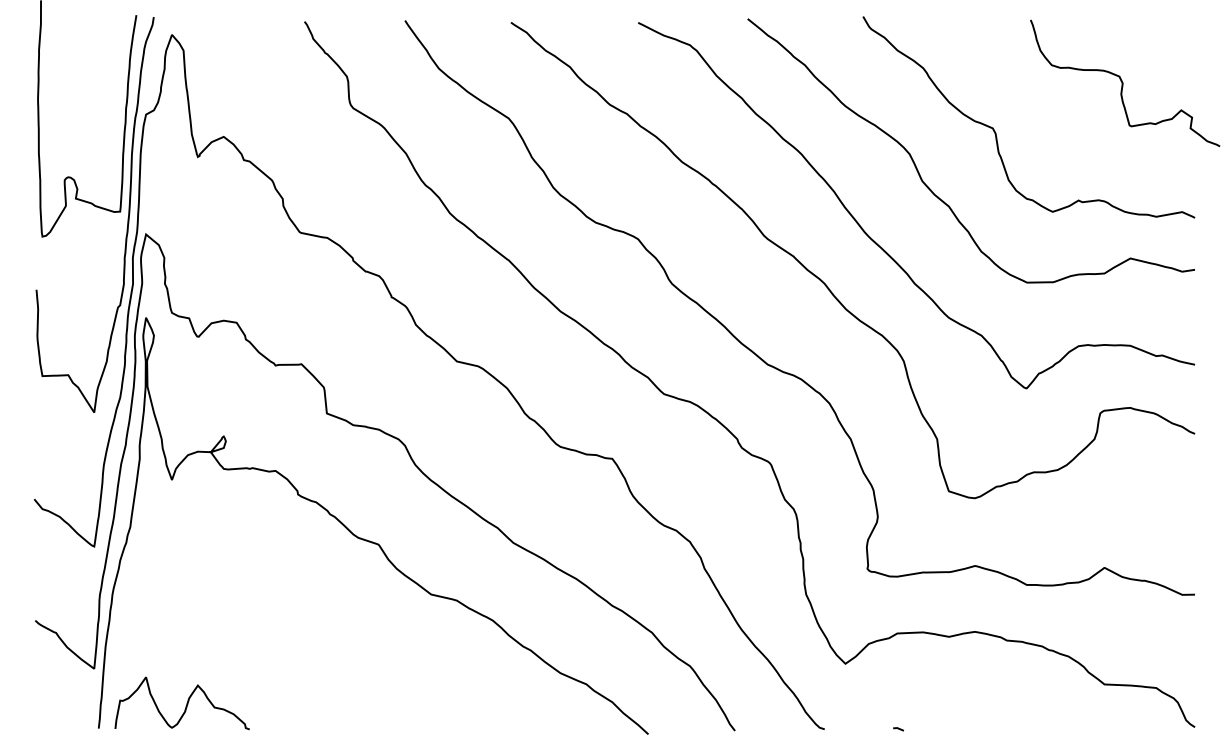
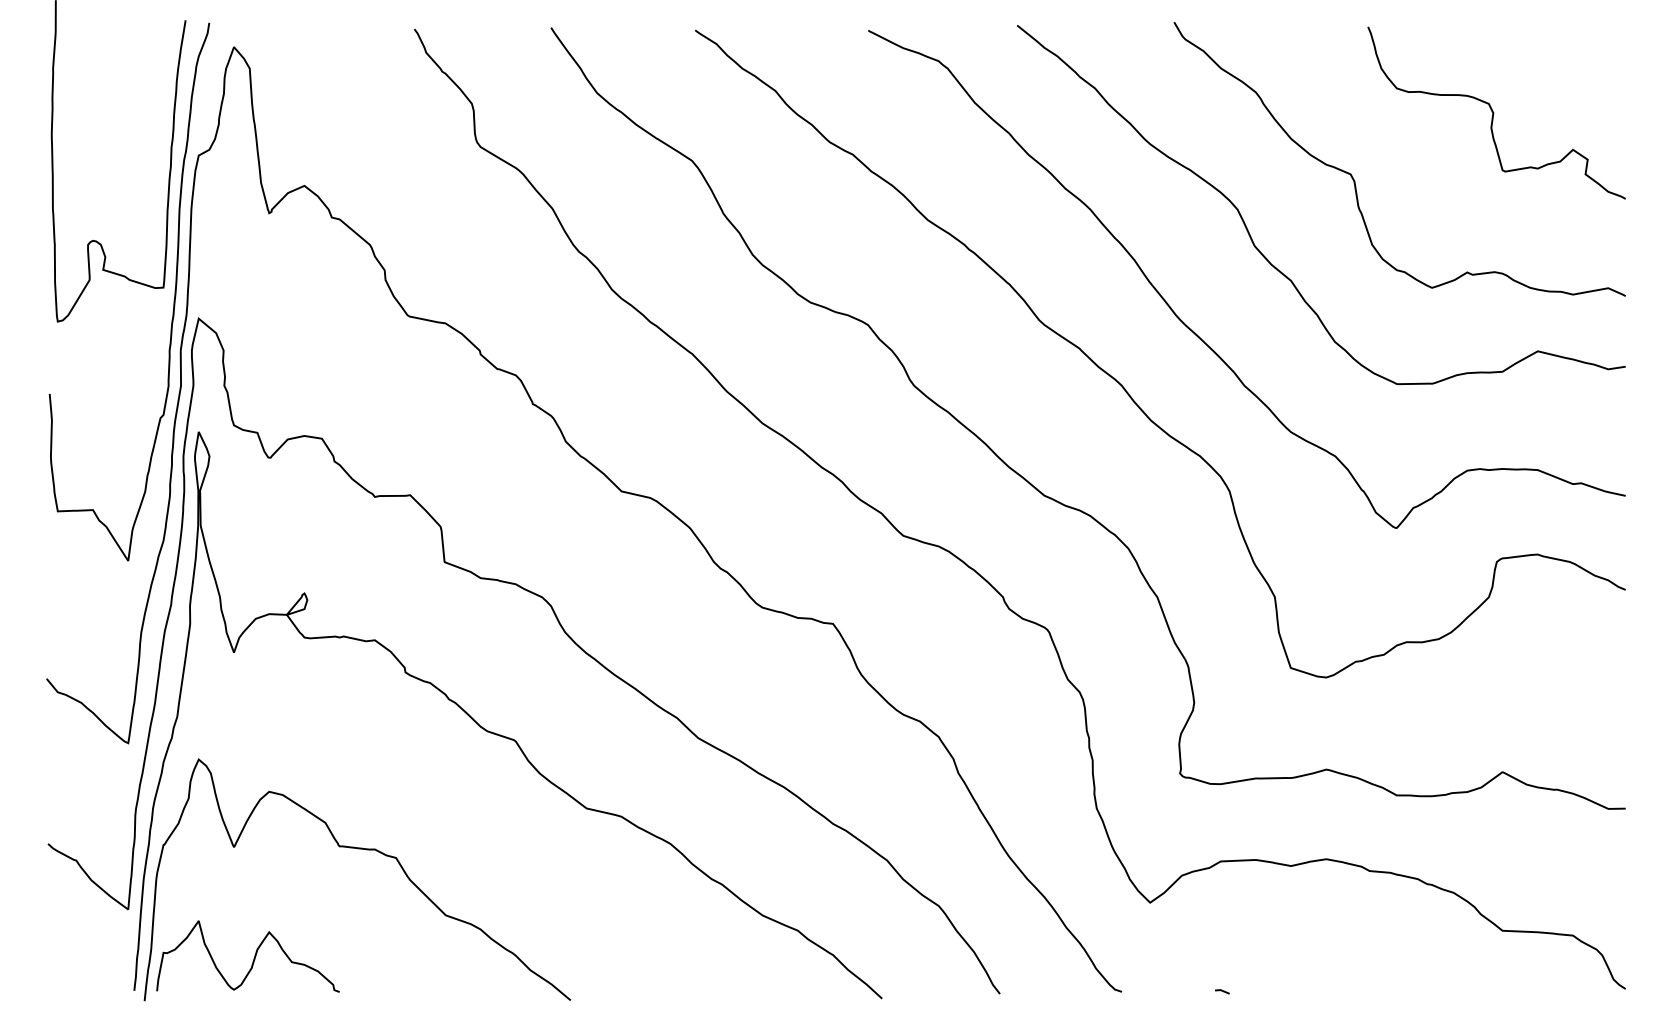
curve: (1123, 82) -> (1494, 112), moved
curve: (262, 624) -> (357, 849), added

